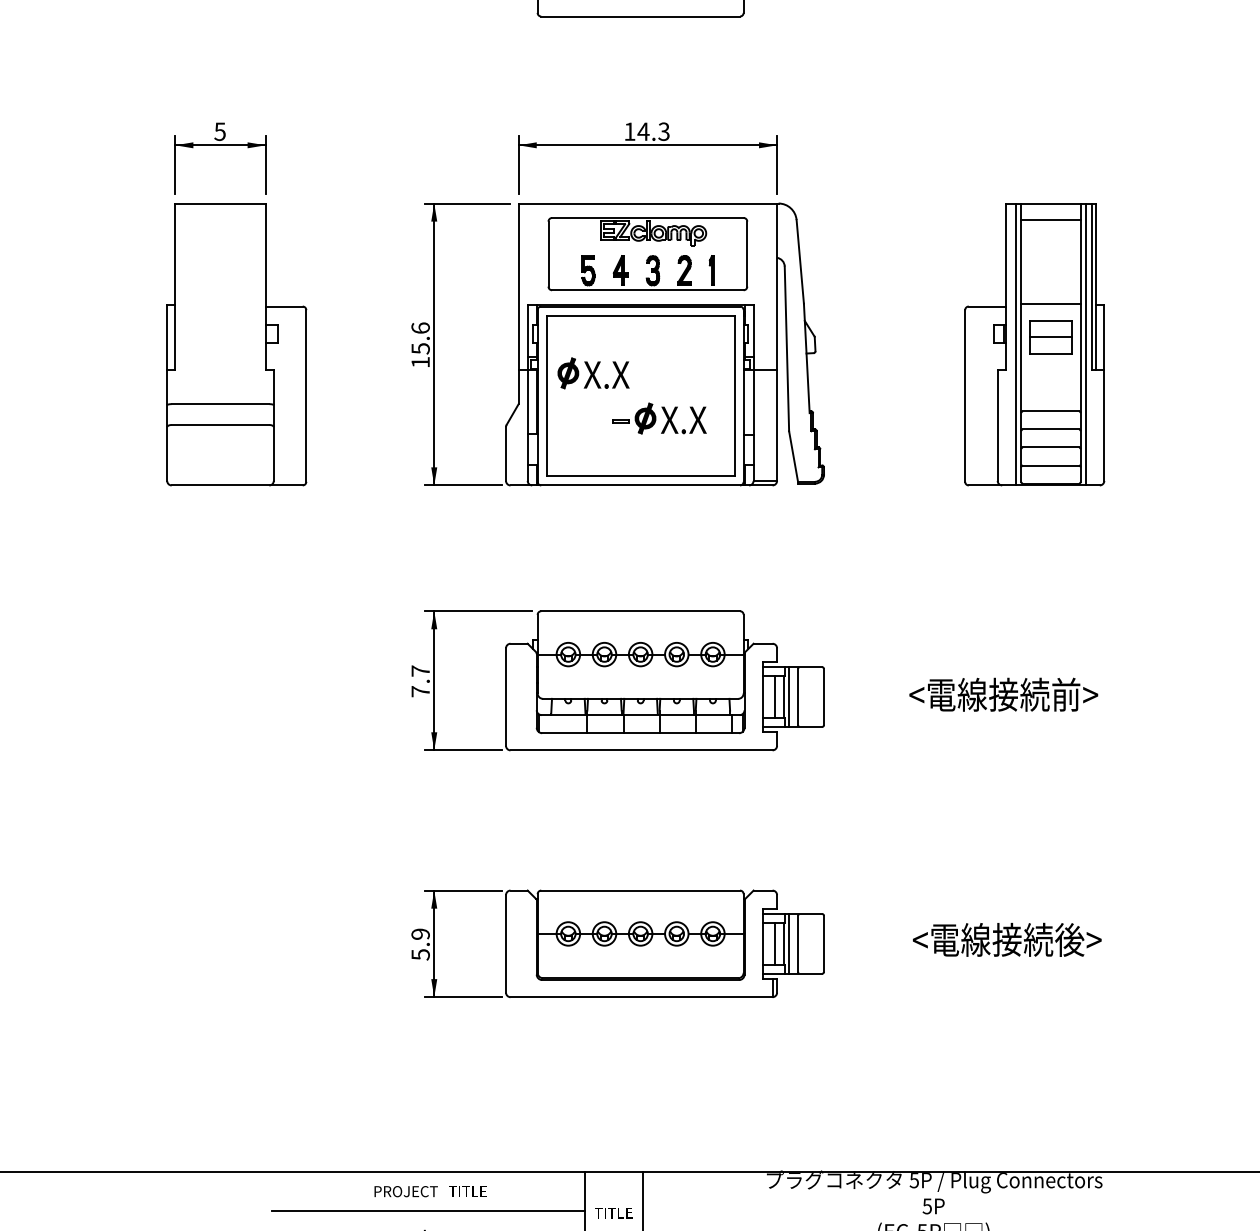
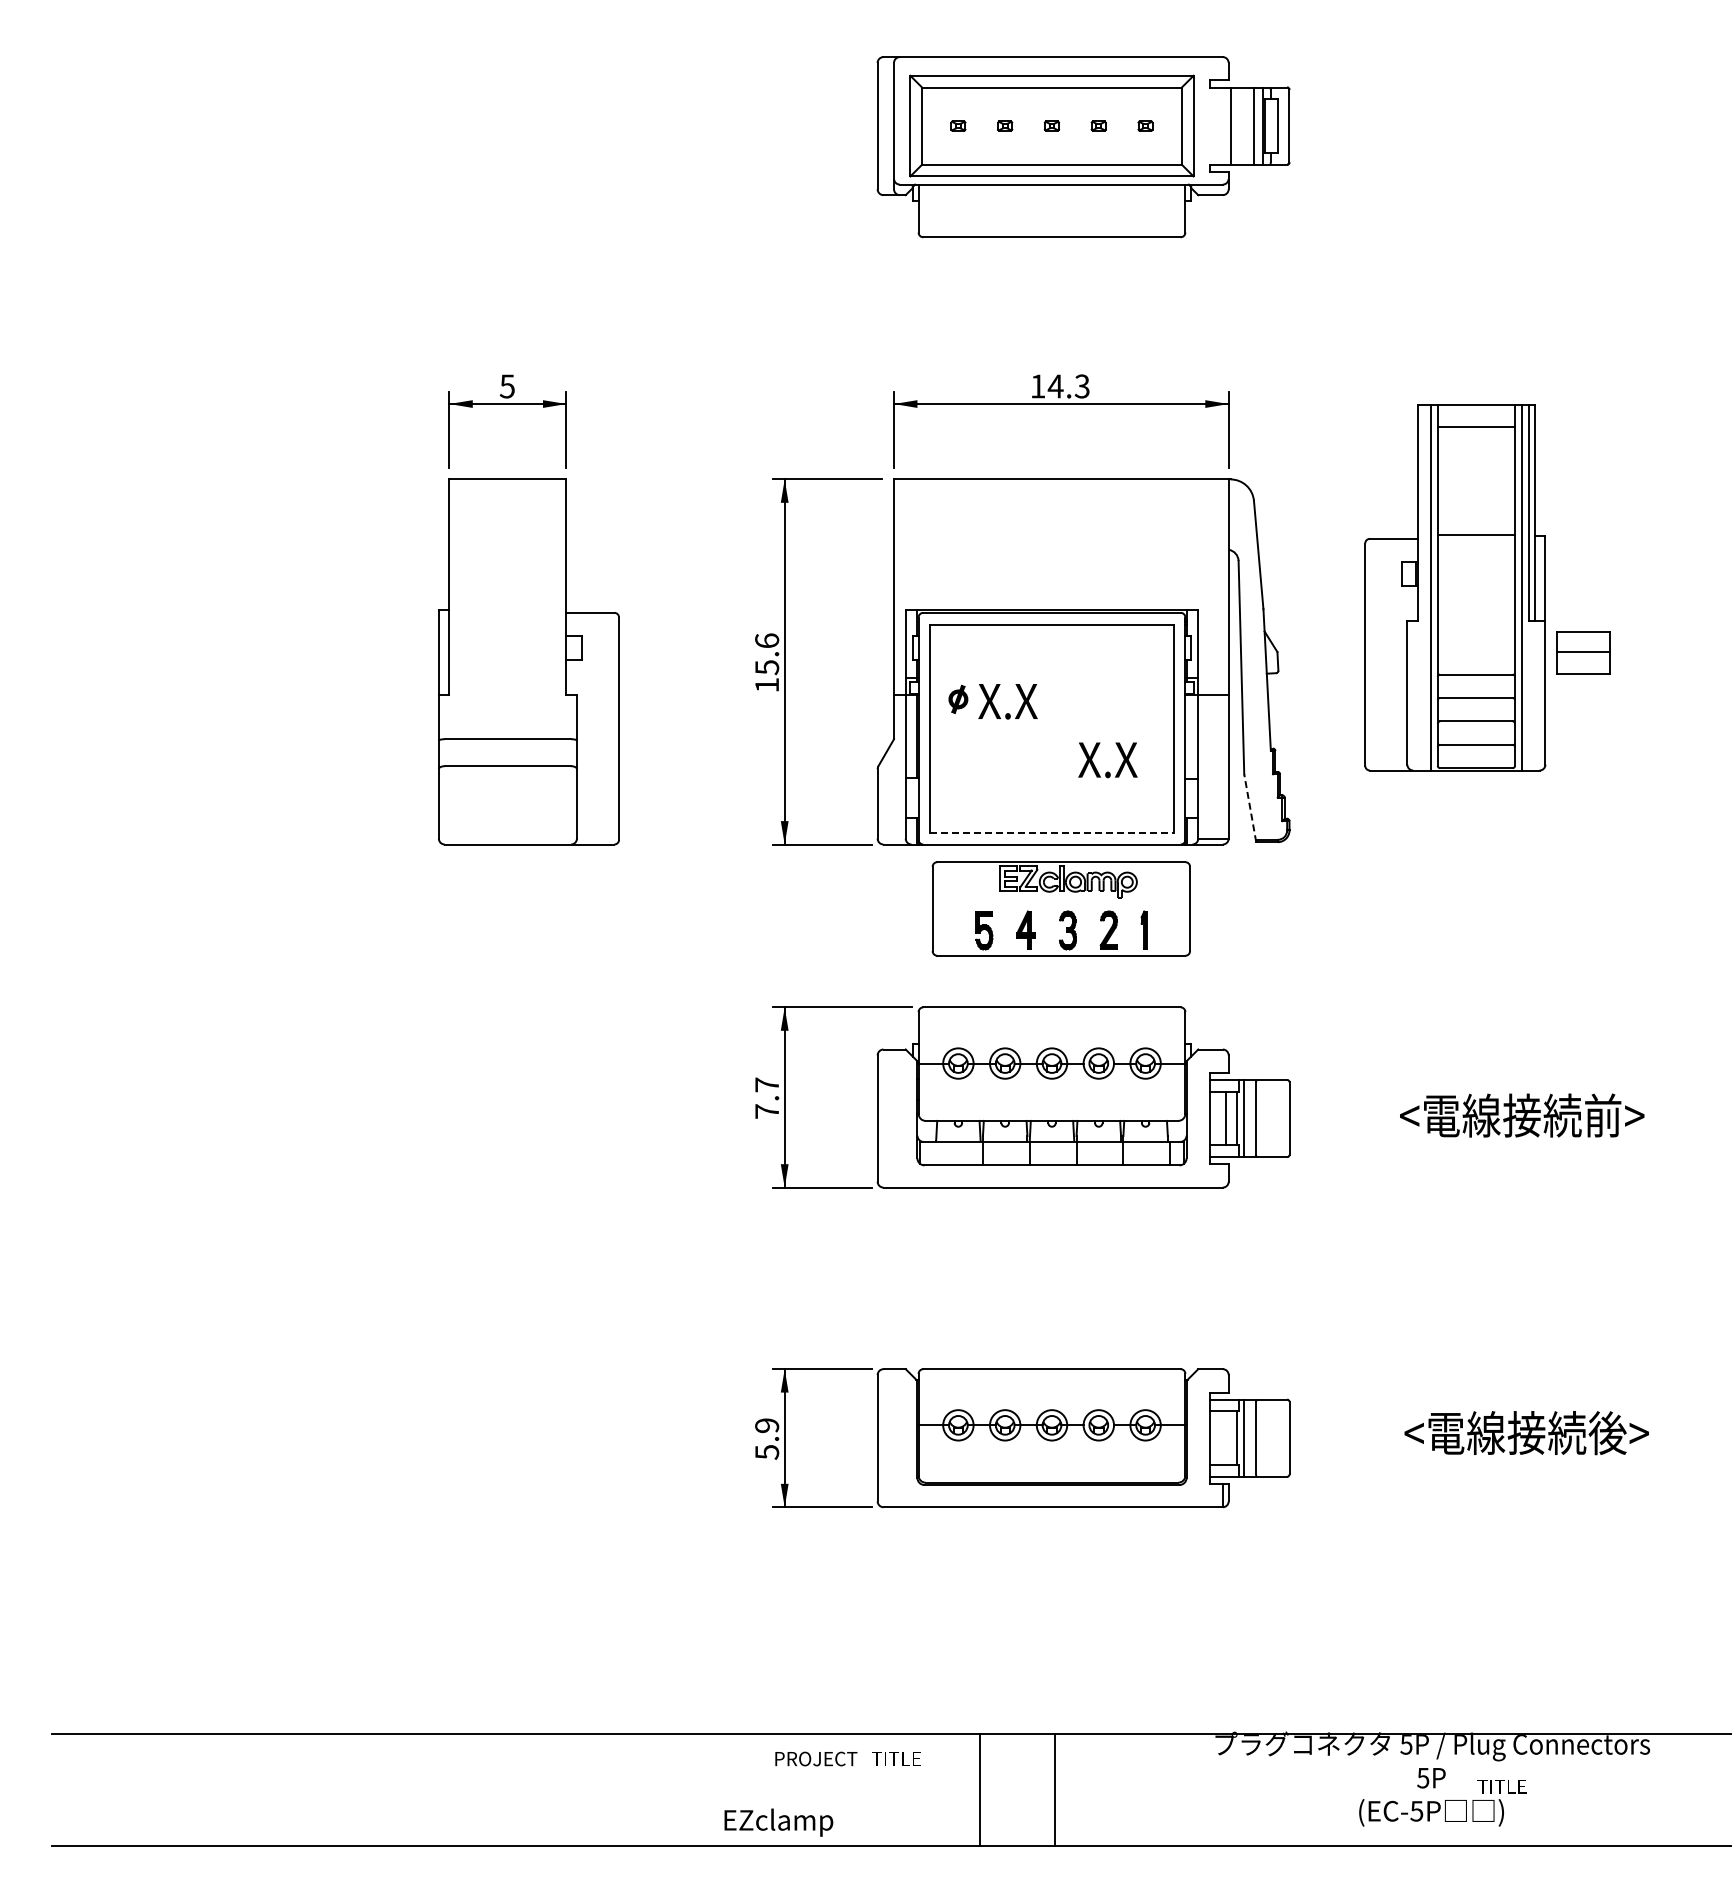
part: (647, 253) -> (1060, 908), moved
part: (1034, 344) -> (1455, 587), moved
part: (568, 373) -> (958, 699), size x0.7
part: (634, 418) -> (1043, 757), removed
line: (793, 456) -> (1250, 807), solid -> dashed
line: (641, 476) -> (1052, 832), solid -> dashed
line: (774, 944) -> (1225, 1438), removed
text: (430, 1191) -> (847, 1758), moved
line: (428, 1210) -> (777, 1783), removed
text: (613, 1212) -> (1501, 1786), moved

